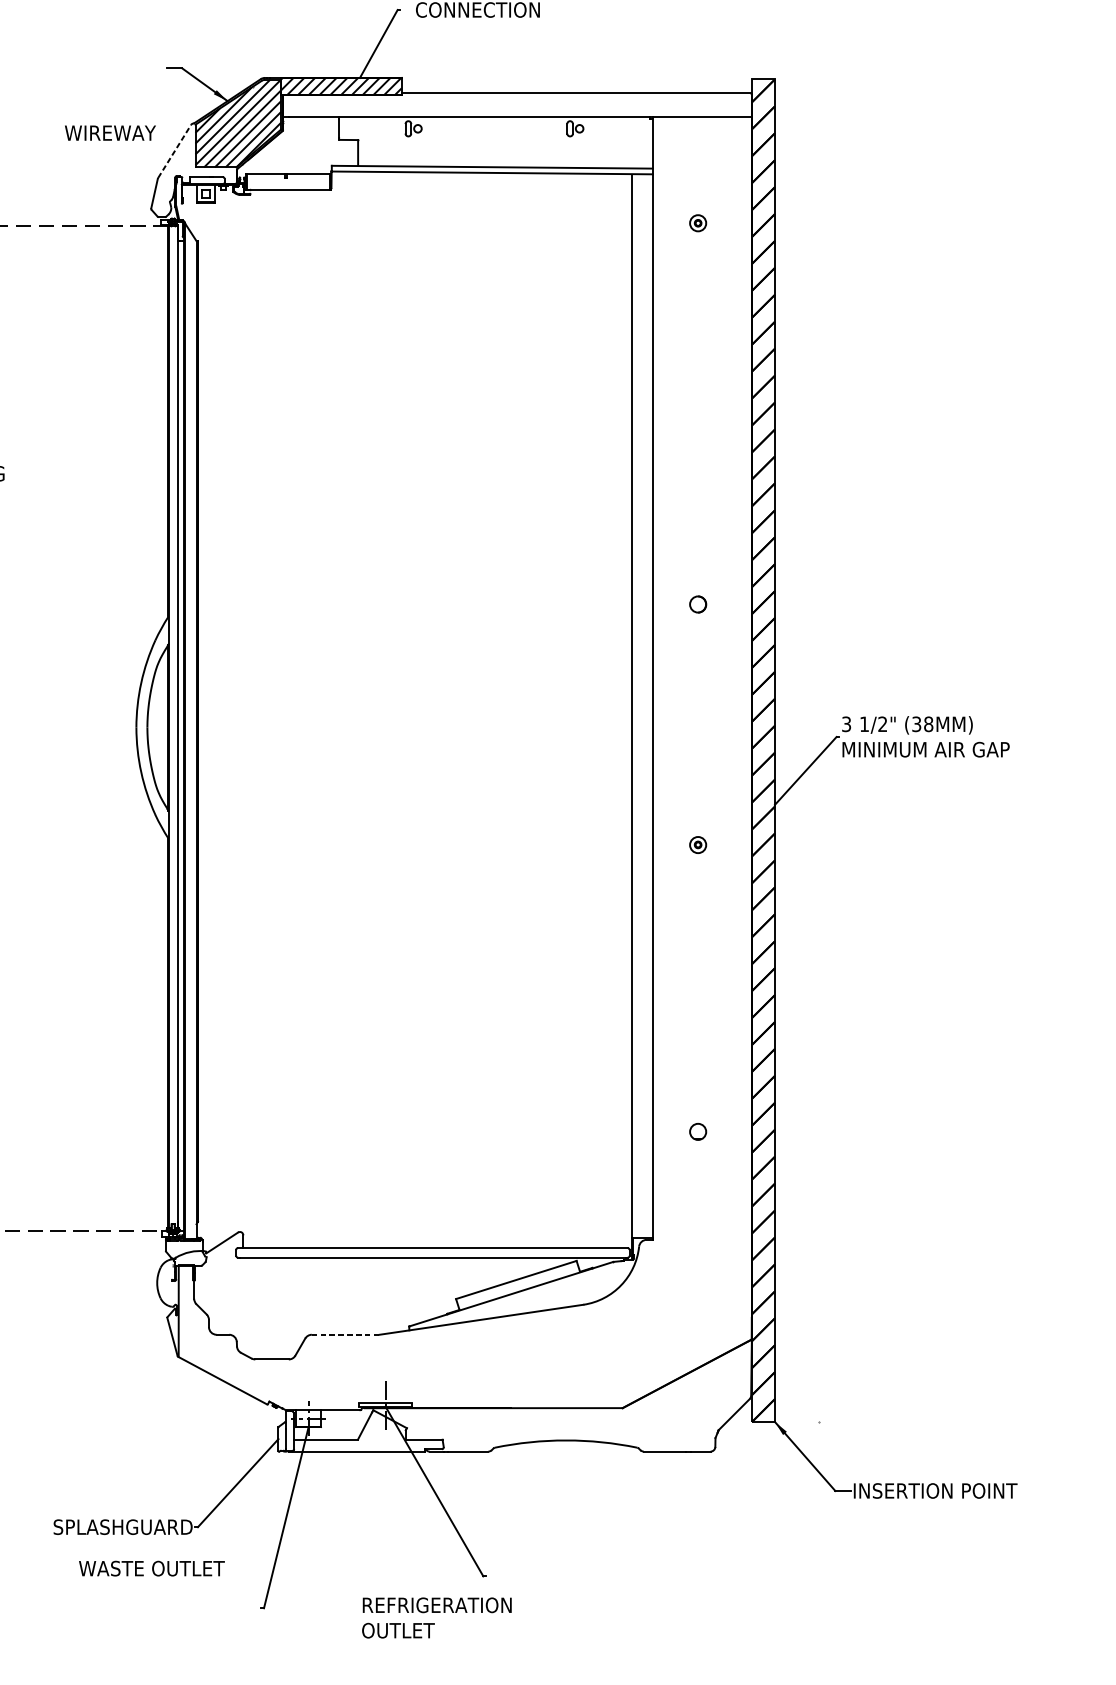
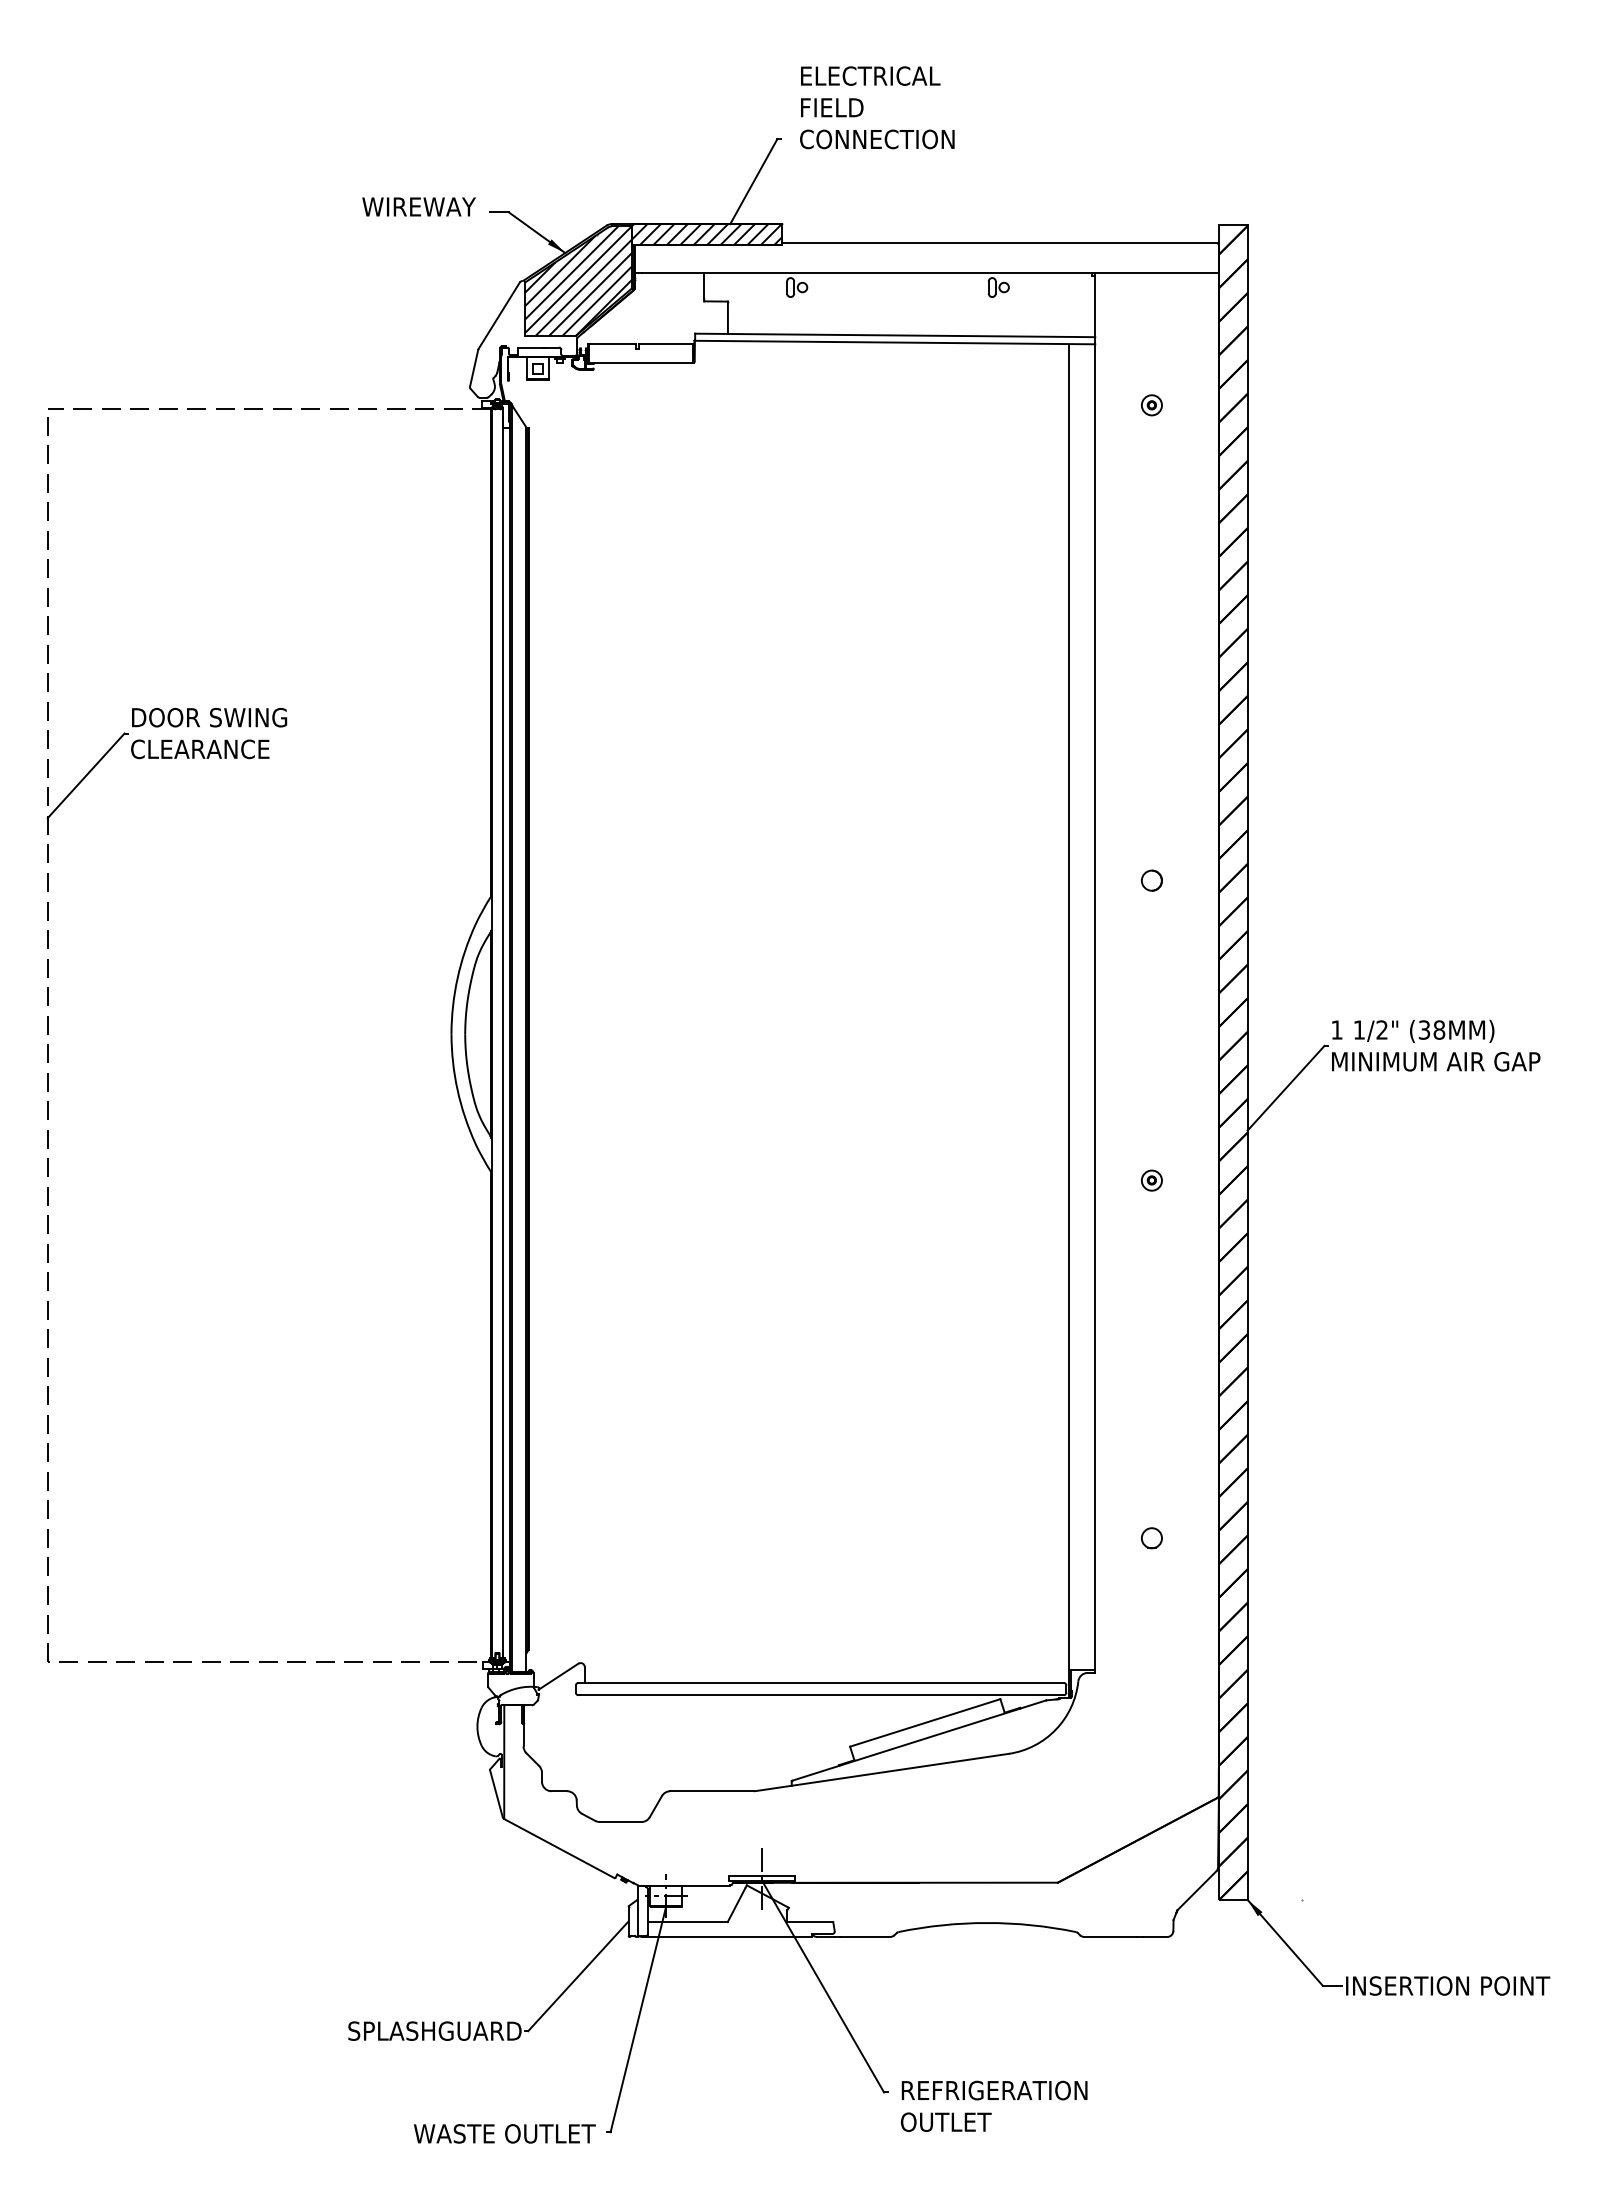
text: (109, 132) -> (418, 206), moved
line: (174, 151) -> (499, 315), dashed -> solid
text: (846, 723) -> (1336, 1029), 3 -> 1
line: (345, 1334) -> (712, 1791), dashed -> solid
text: (151, 1568) -> (504, 2133), moved
text: (436, 1617) -> (993, 2105), moved

